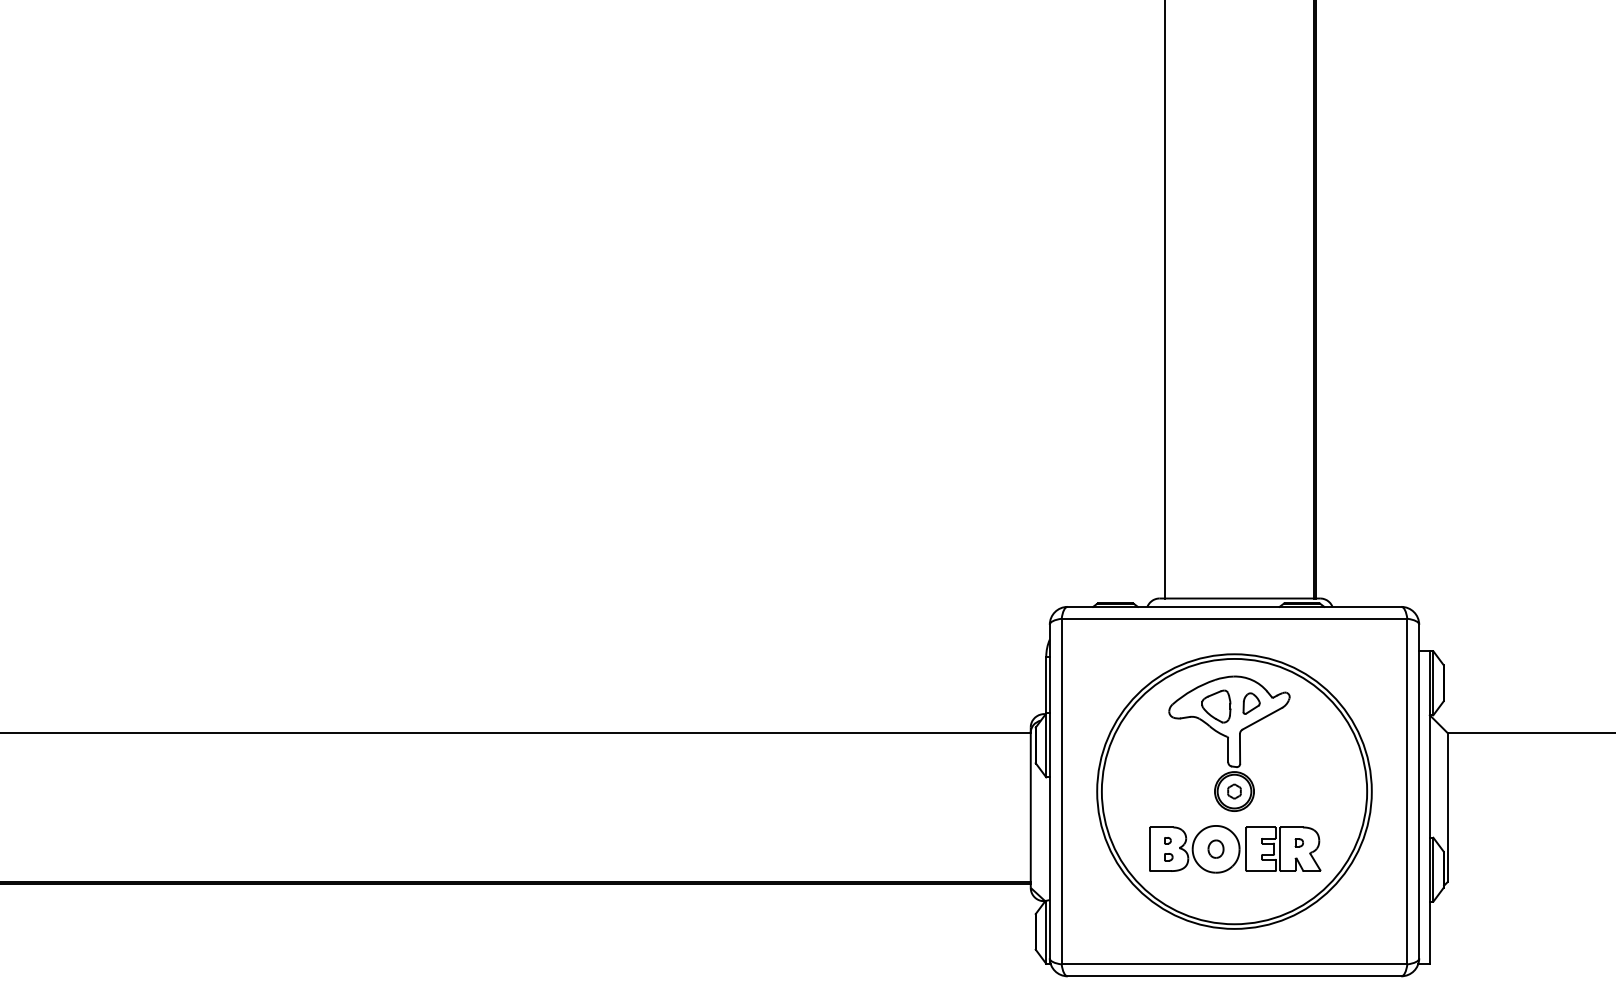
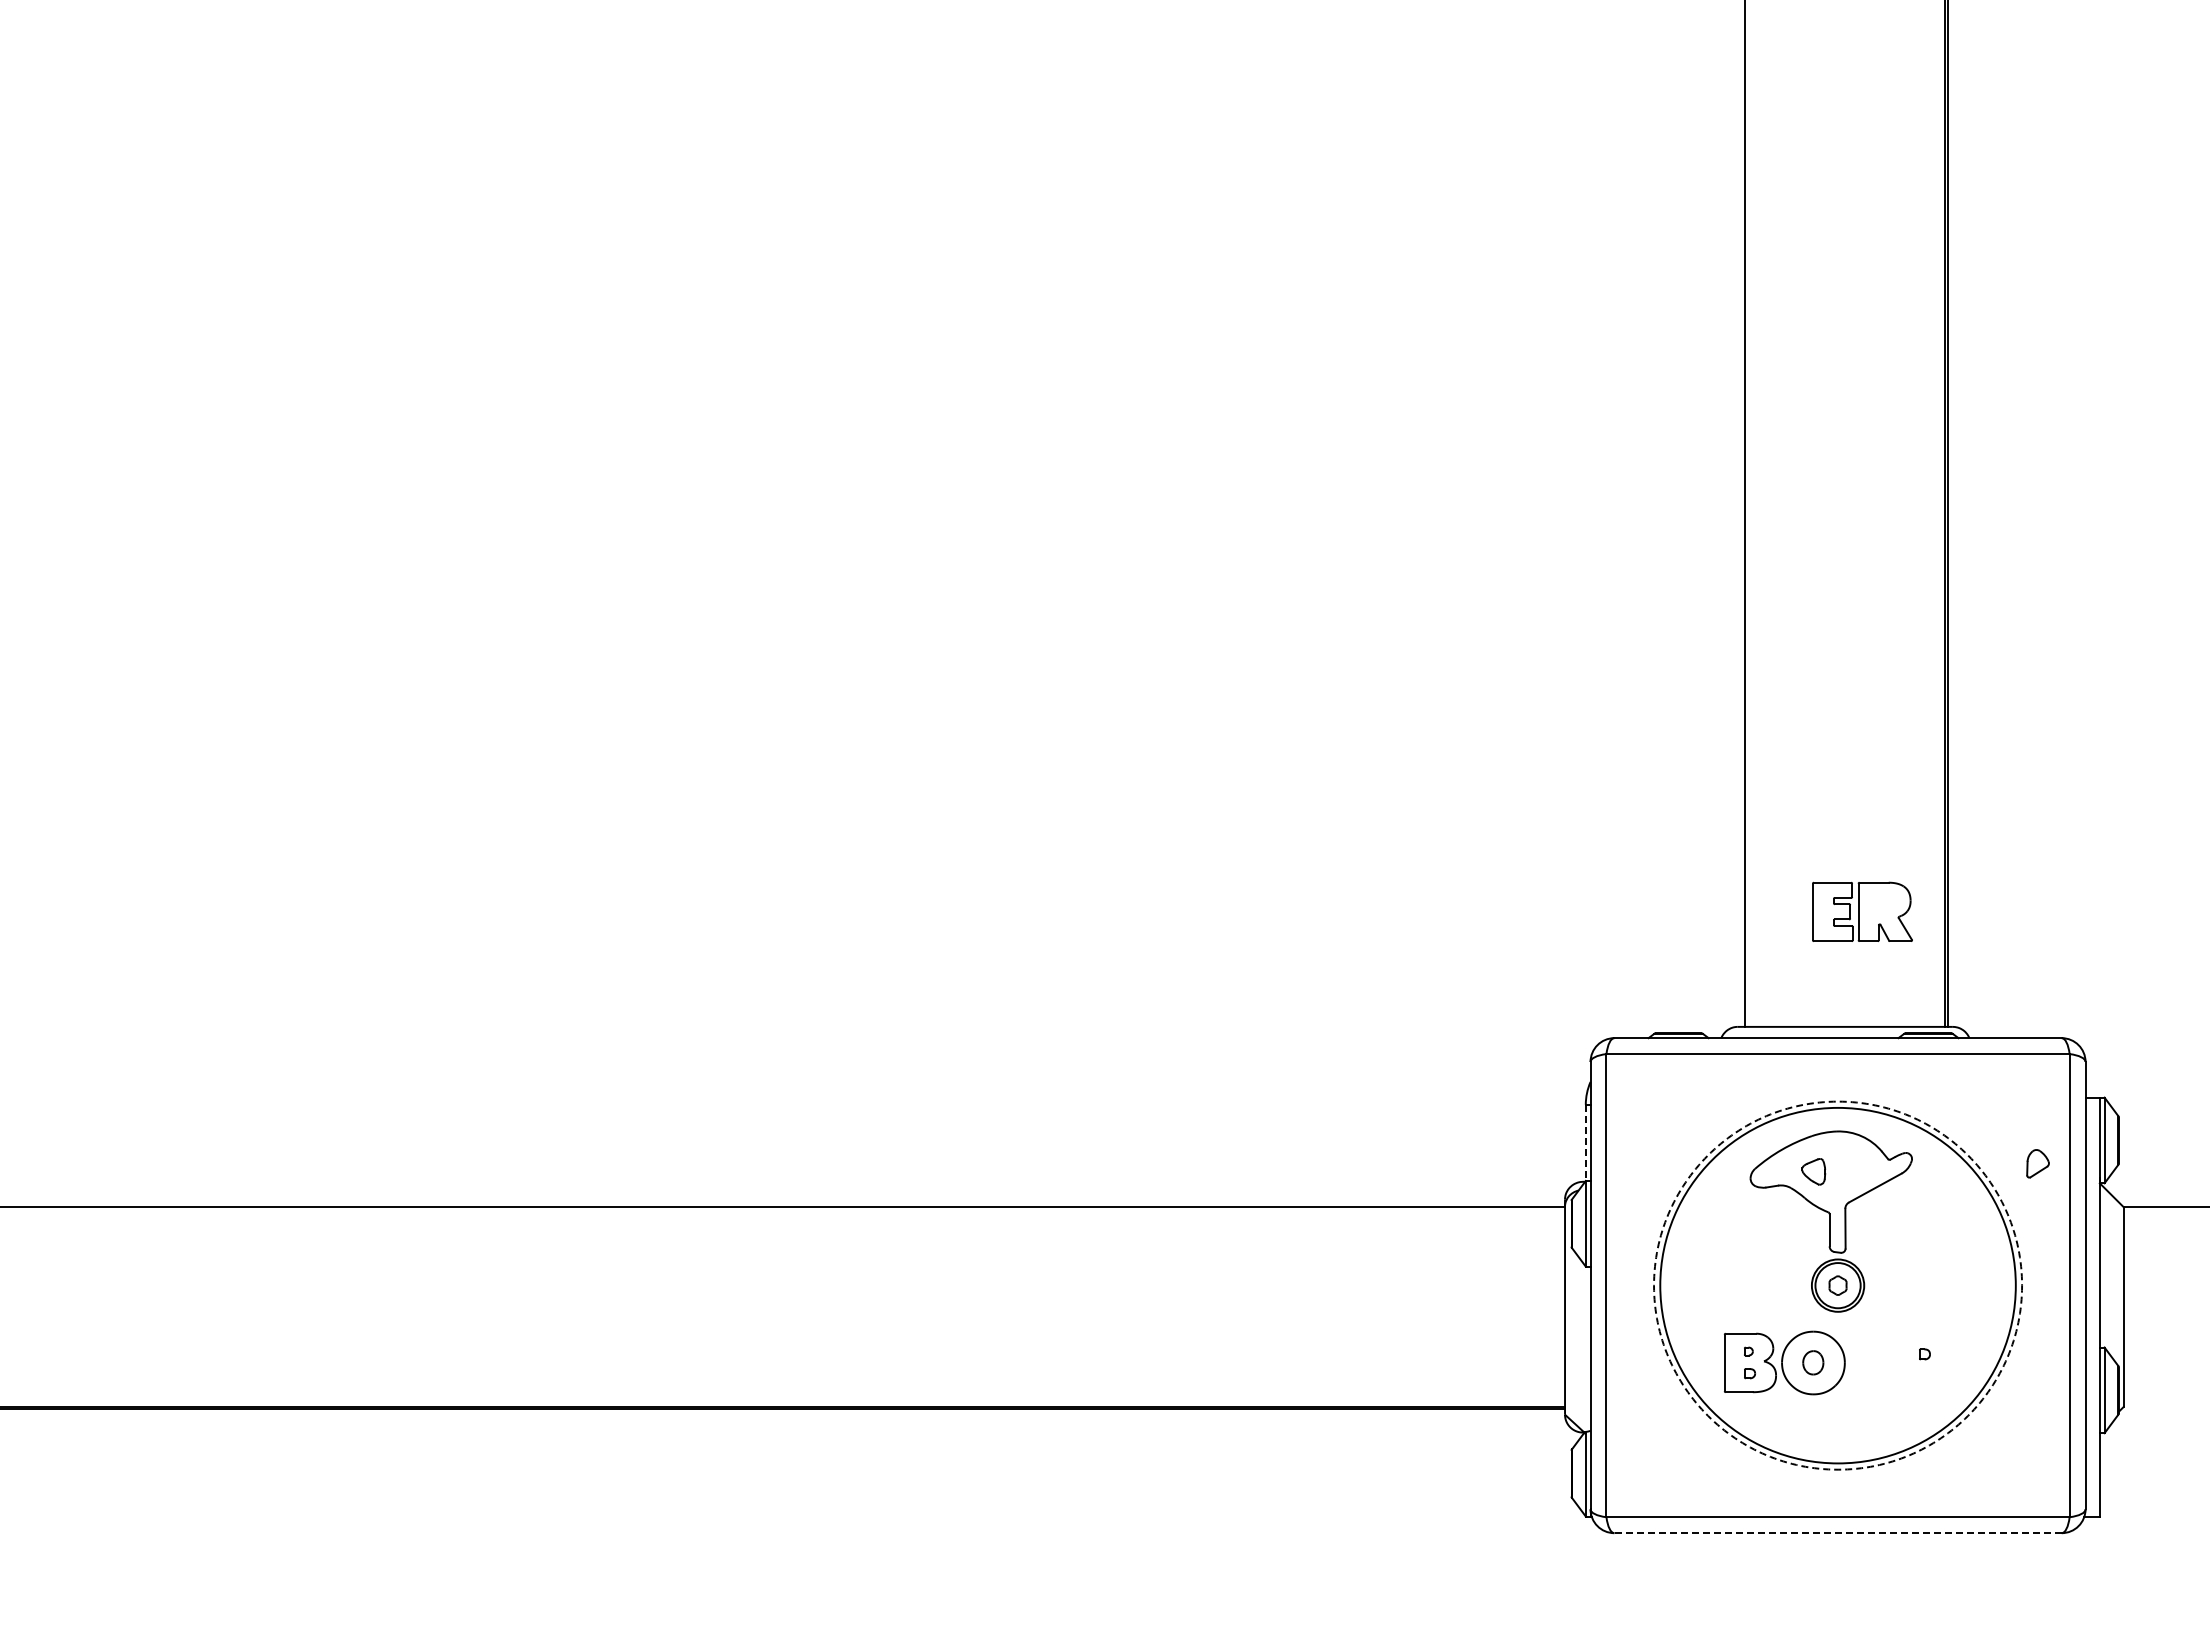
line: (1046, 685) -> (1585, 1143), solid -> dashed
part: (1251, 703) -> (2037, 1163), moved
part: (1216, 706) -> (1813, 1171), size x0.6
circle: (1234, 791) -> (1838, 1285), solid -> dashed
part: (1283, 848) -> (1862, 911), moved
line: (1234, 976) -> (1838, 1533), solid -> dashed

